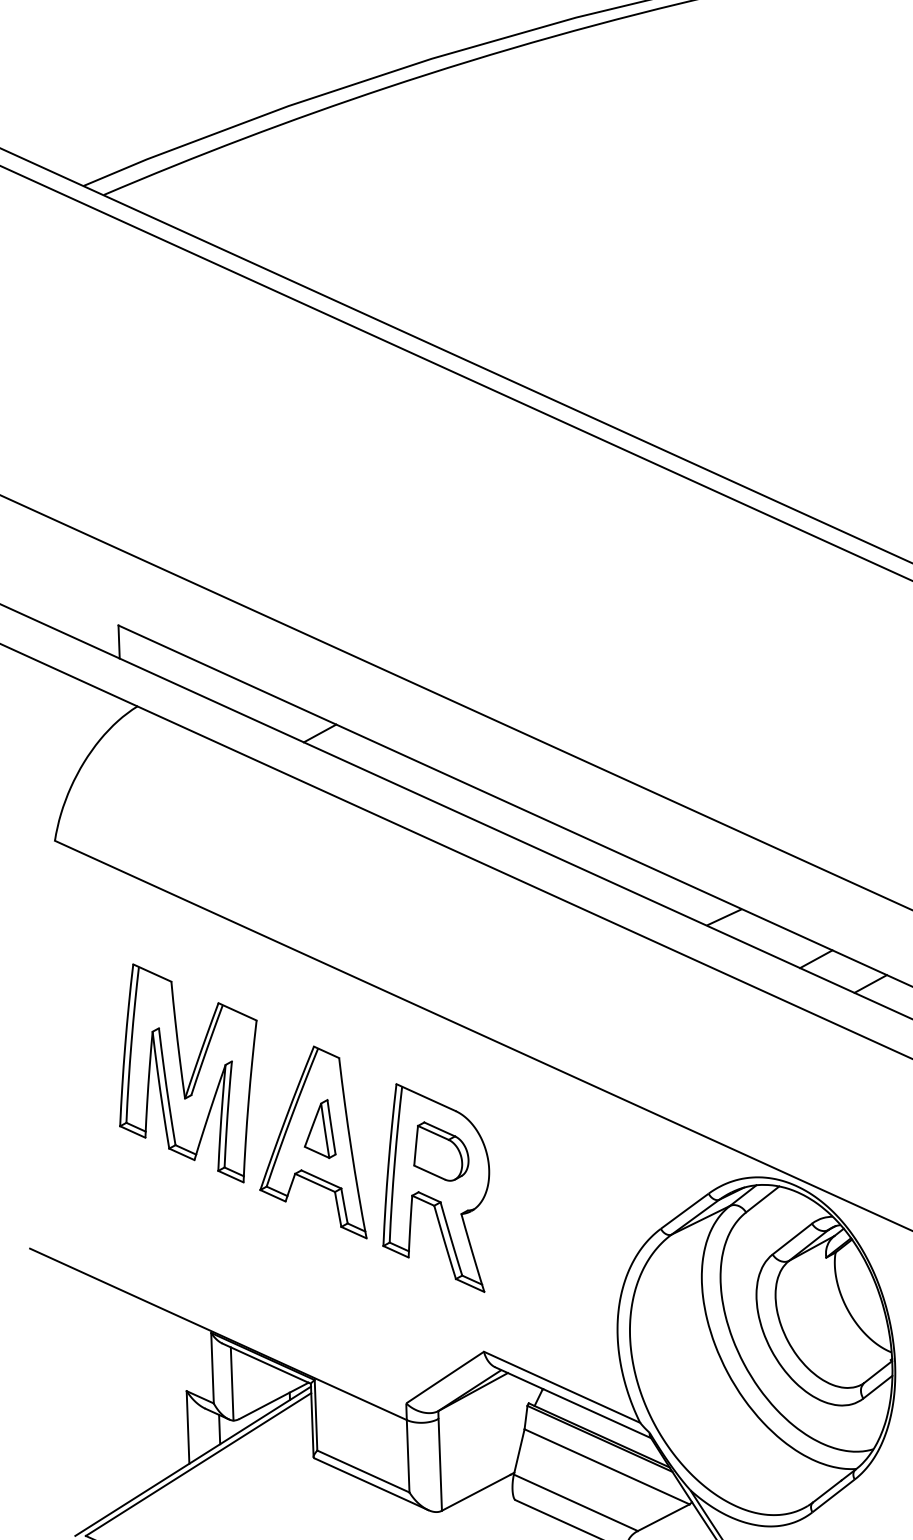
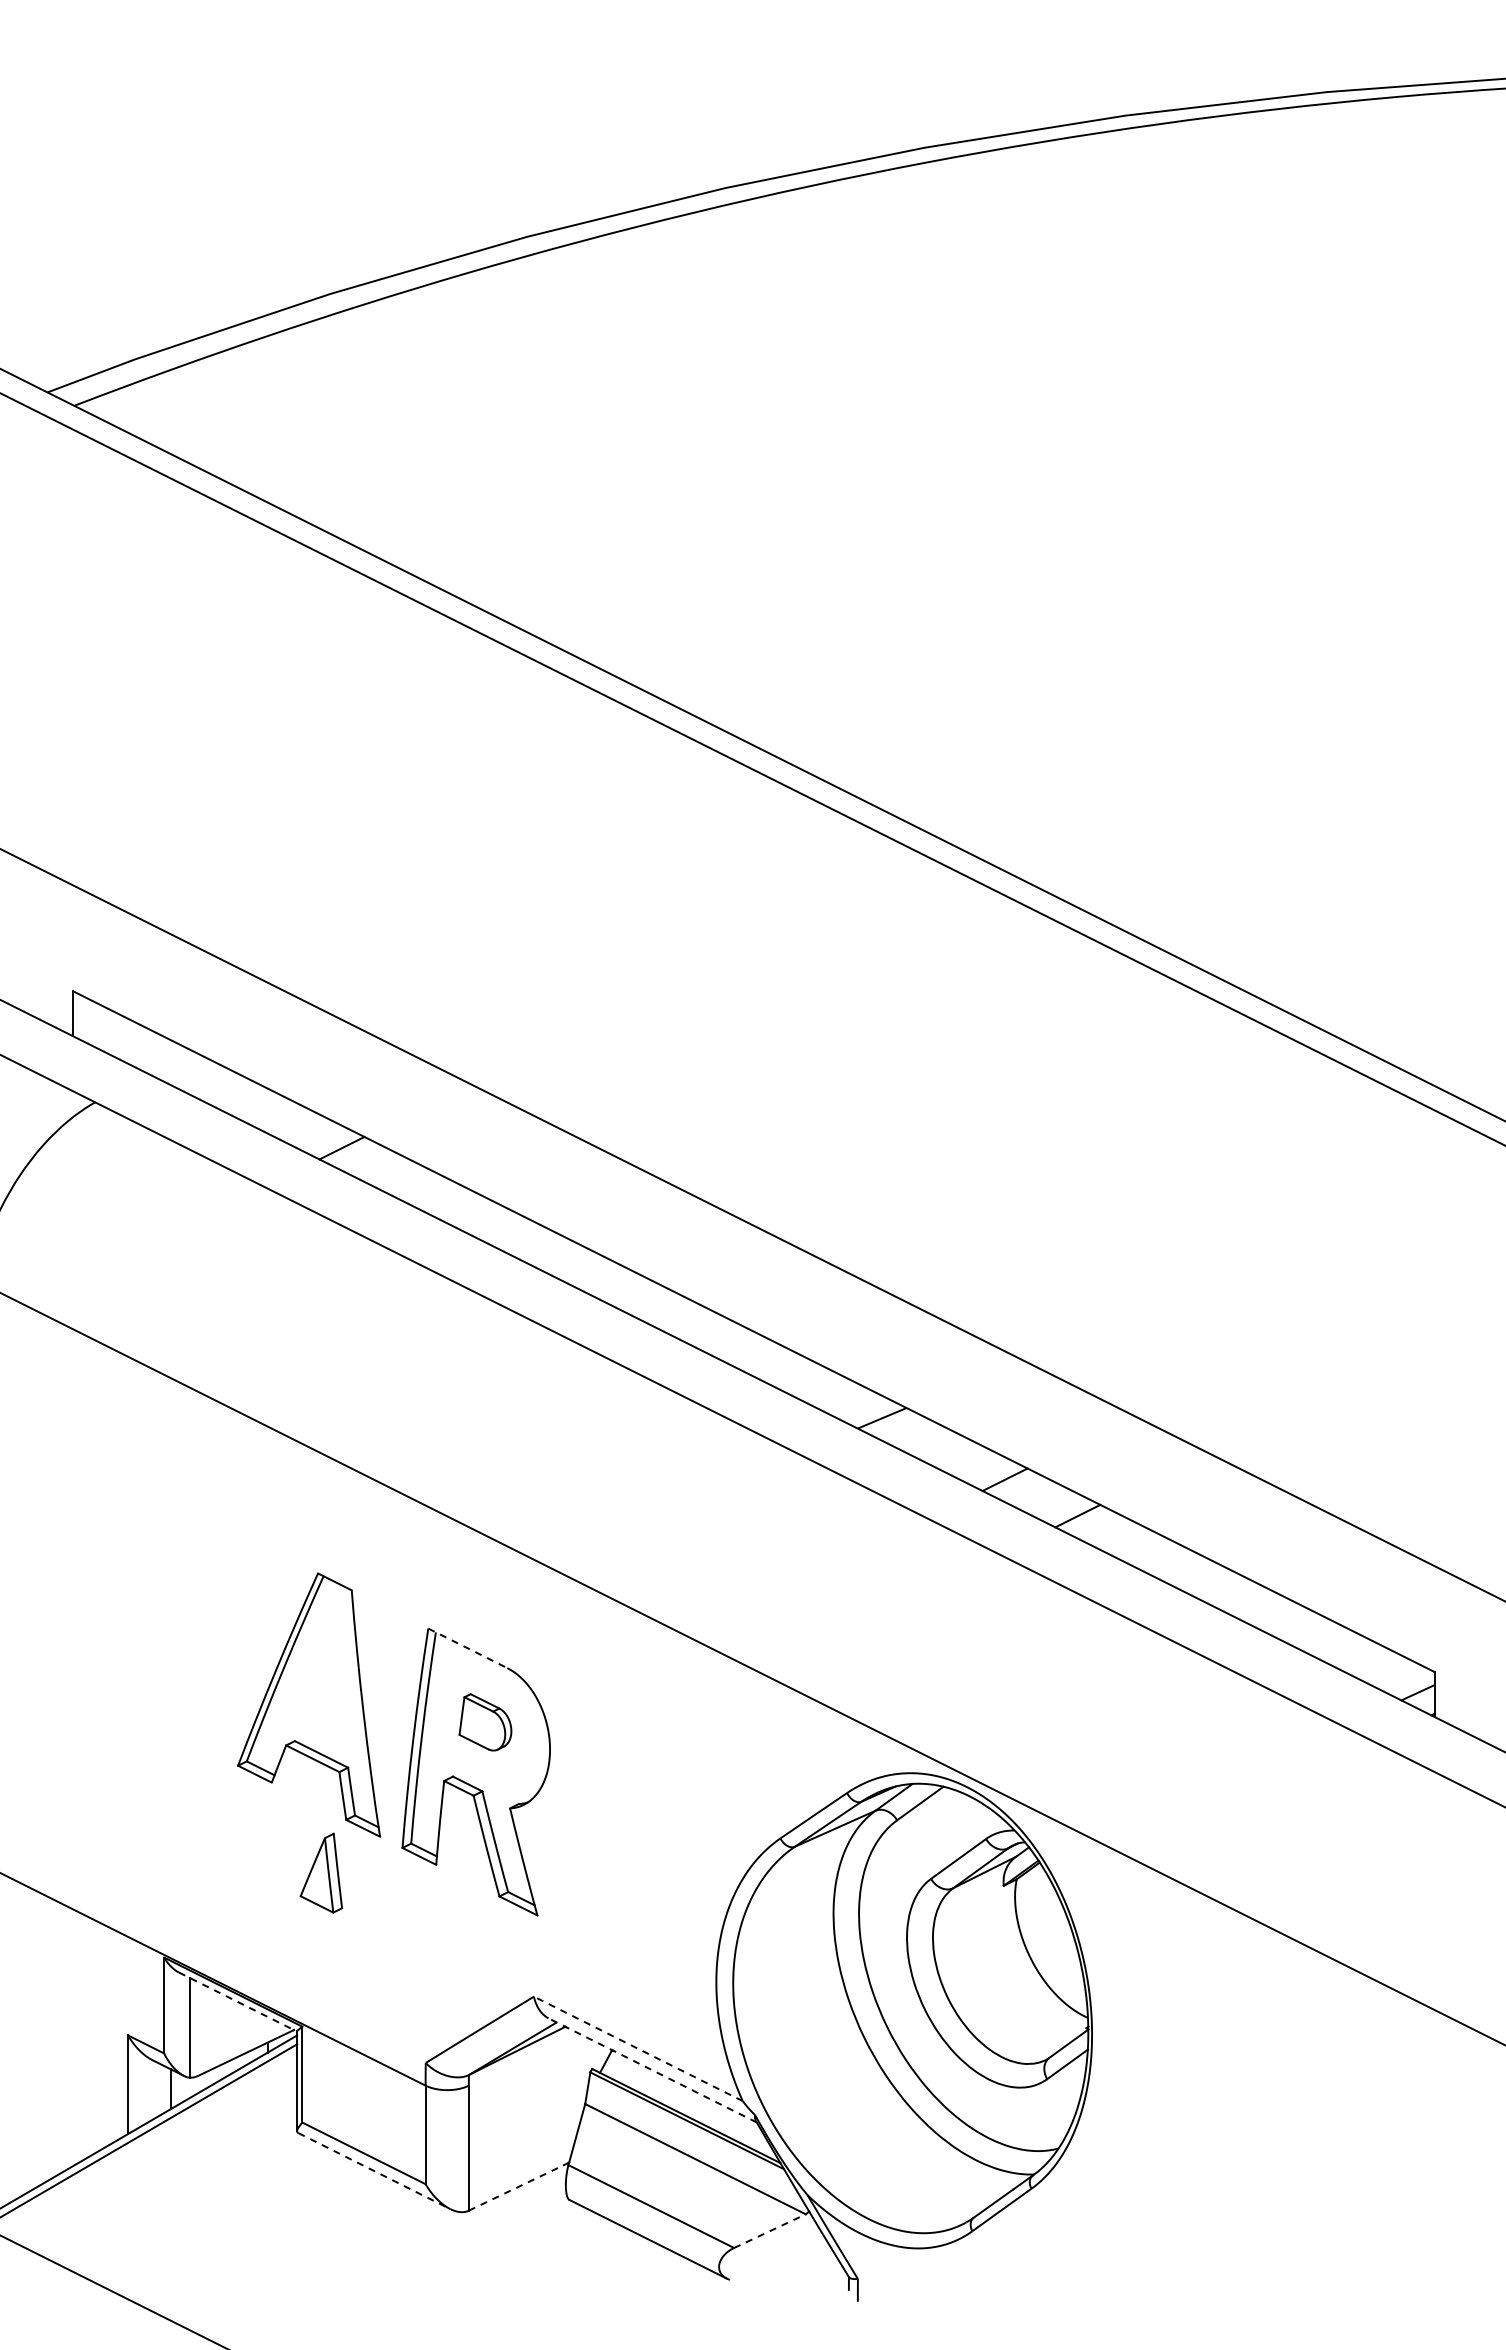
part: (192, 1073) -> (151, 1604), removed
line: (426, 1097) -> (468, 1648), solid -> dashed
part: (319, 1128) -> (321, 1872), moved
part: (441, 1151) -> (485, 1722), size x0.7
line: (267, 1364) -> (238, 2002), solid -> dashed
line: (562, 1387) -> (638, 2048), solid -> dashed
line: (573, 1402) -> (652, 2070), solid -> dashed
line: (371, 1484) -> (374, 2171), solid -> dashed
line: (476, 1492) -> (516, 2187), solid -> dashed
line: (663, 1517) -> (769, 2231), solid -> dashed

